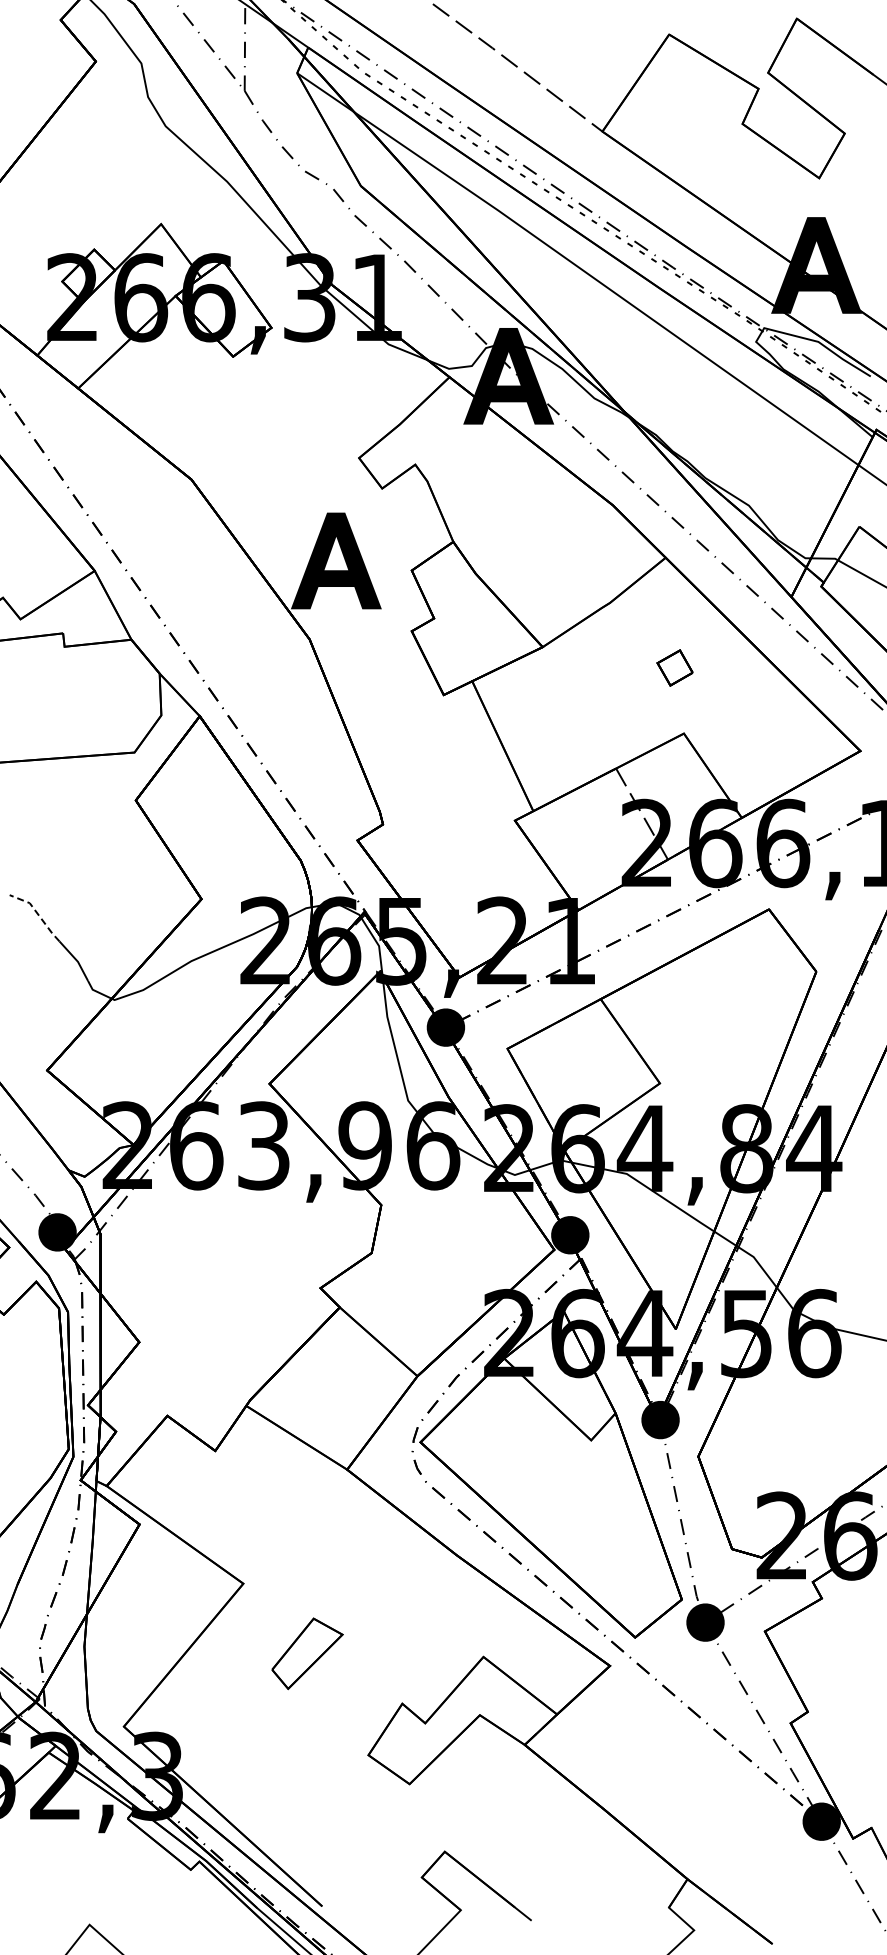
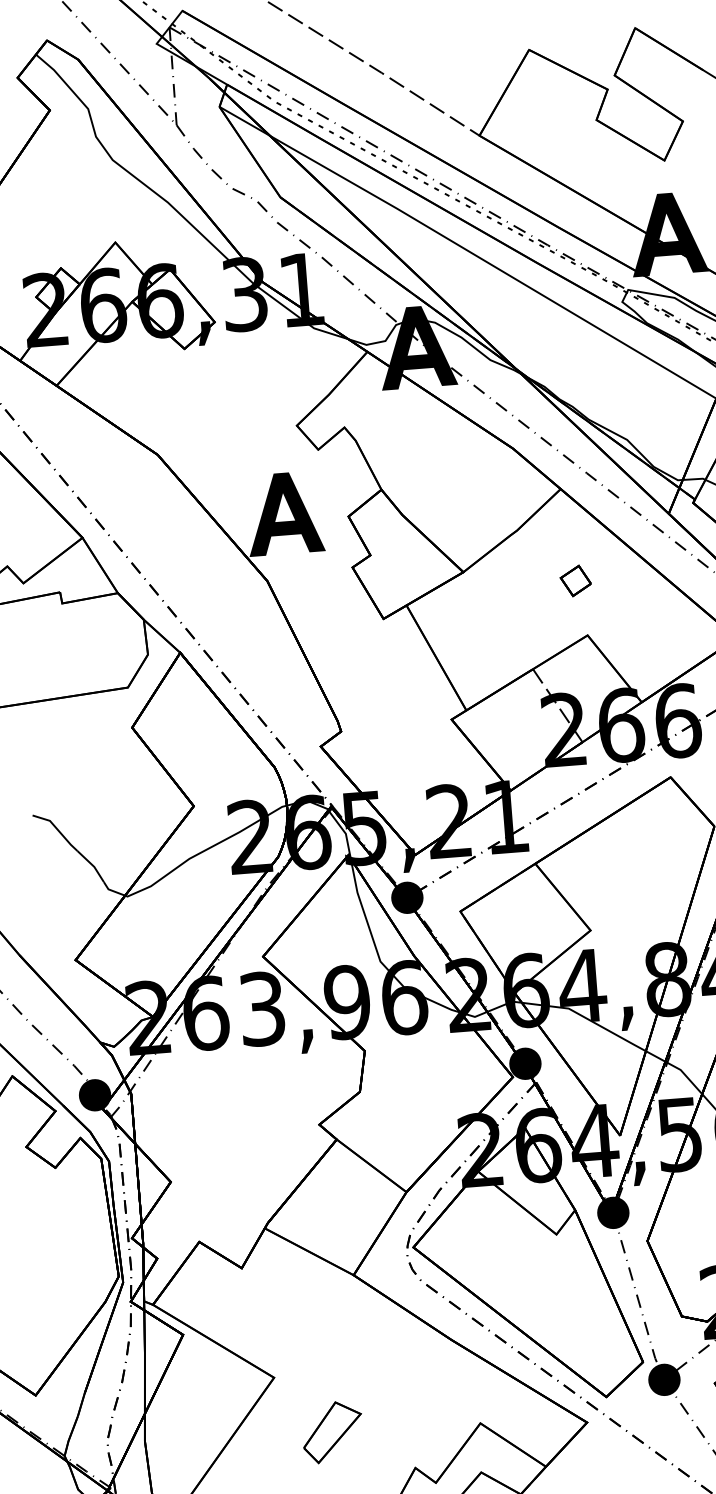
line: (37, 913) -> (57, 829), dashed -> solid

